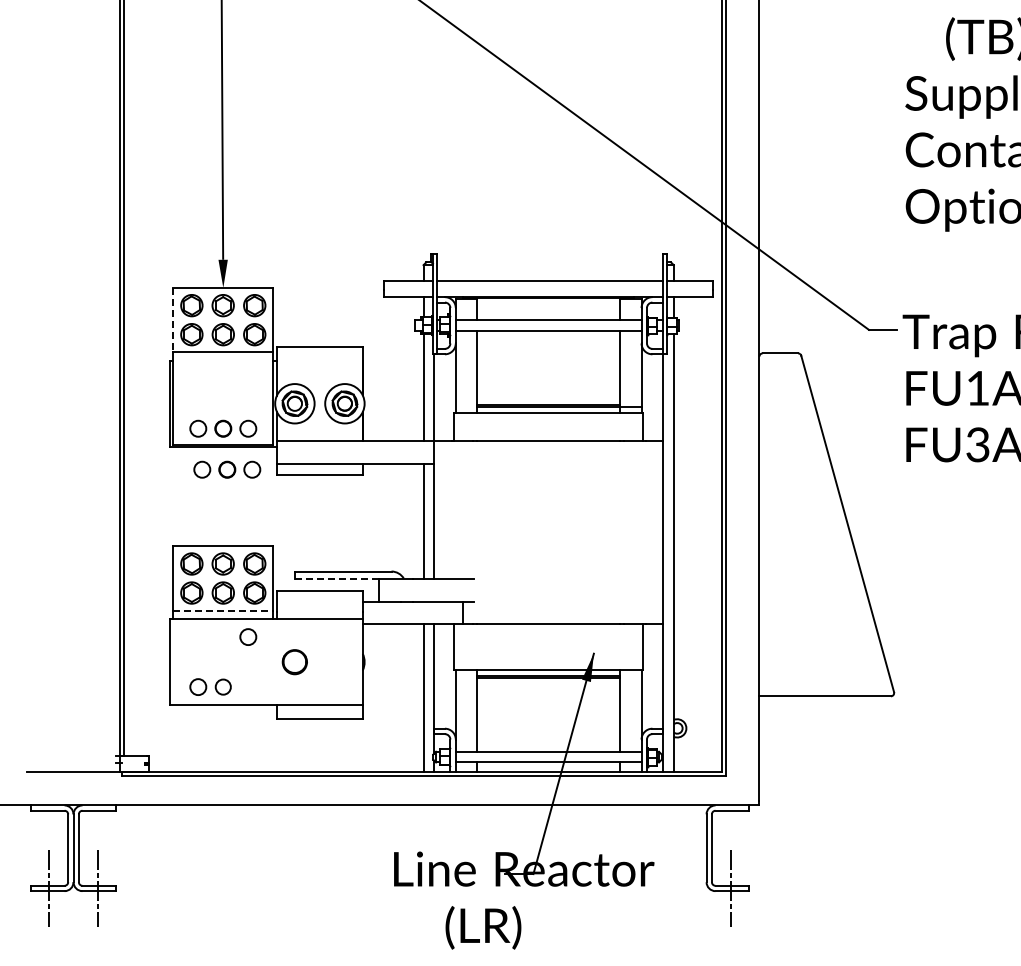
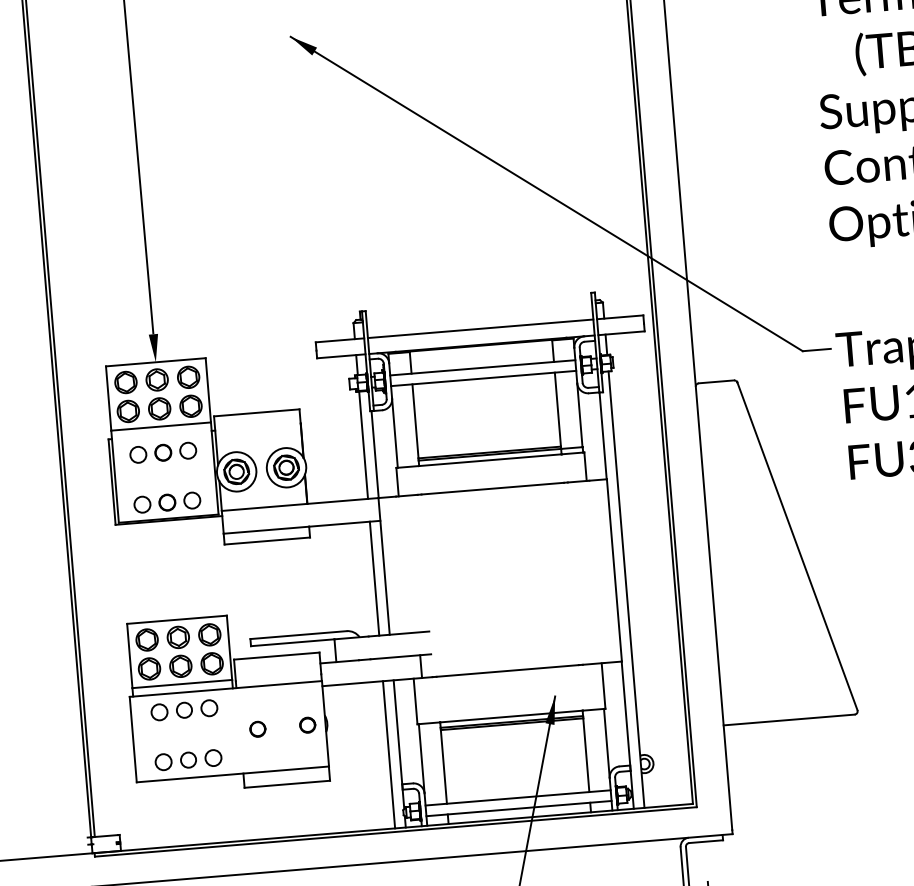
line: (173, 320) -> (108, 398), dashed -> solid
part: (227, 469) -> (163, 452), moved
line: (336, 578) -> (292, 642), dashed -> solid
line: (223, 610) -> (182, 683), dashed -> solid
part: (210, 636) -> (171, 710), added
circle: (294, 661) -> (257, 728), size x0.62
circle: (344, 661) -> (307, 724), added
circle: (248, 686) -> (213, 757), added

